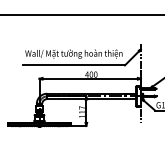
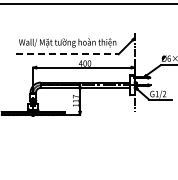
line: (73, 65) -> (67, 54), solid -> dashed

